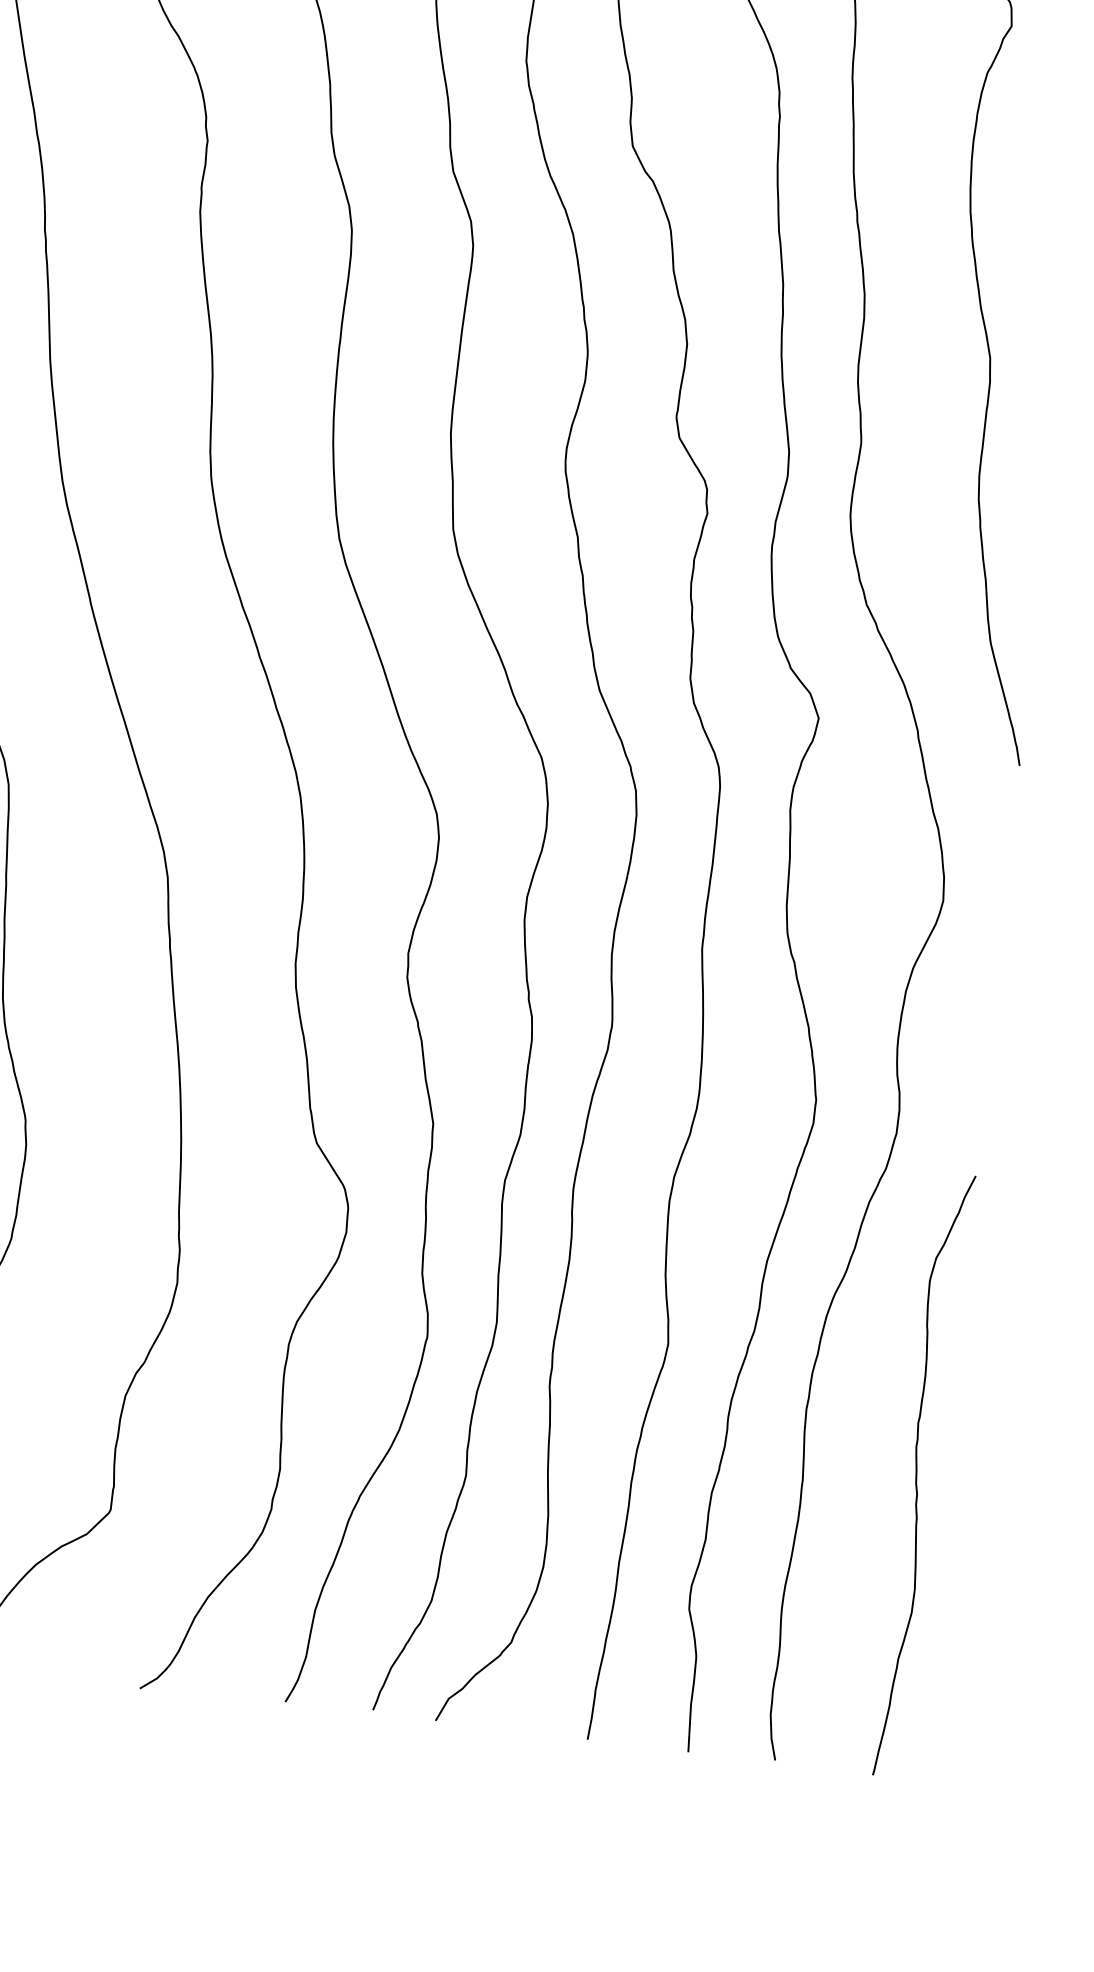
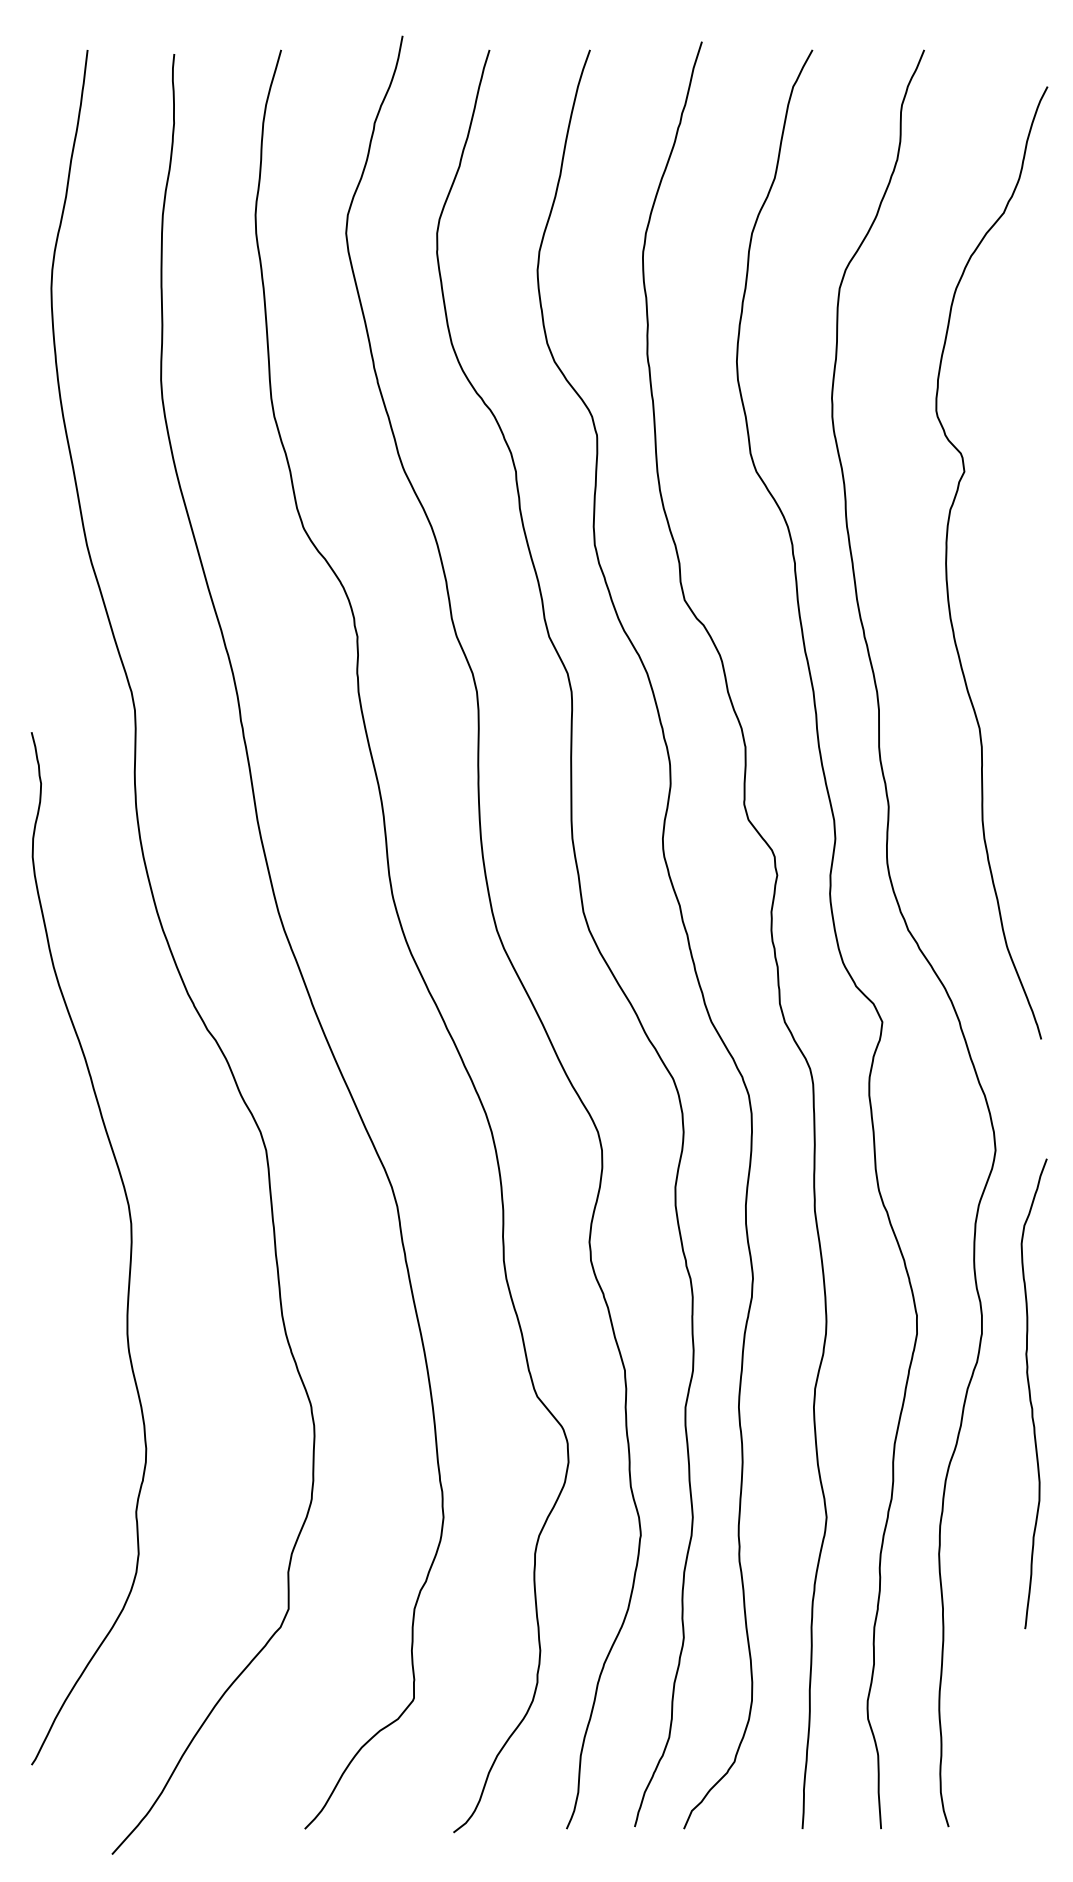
curve: (917, 1474) -> (1030, 1393), moved

